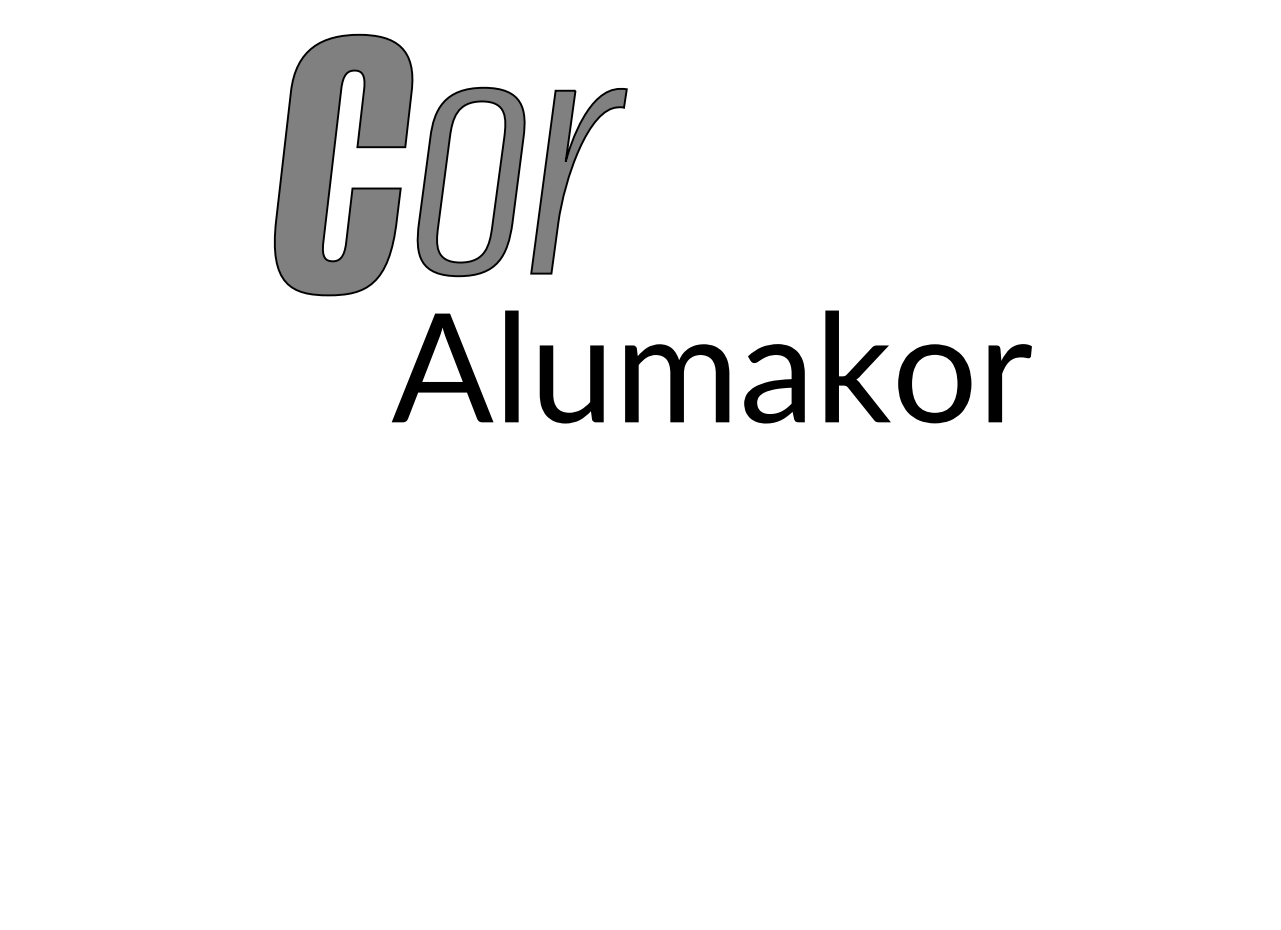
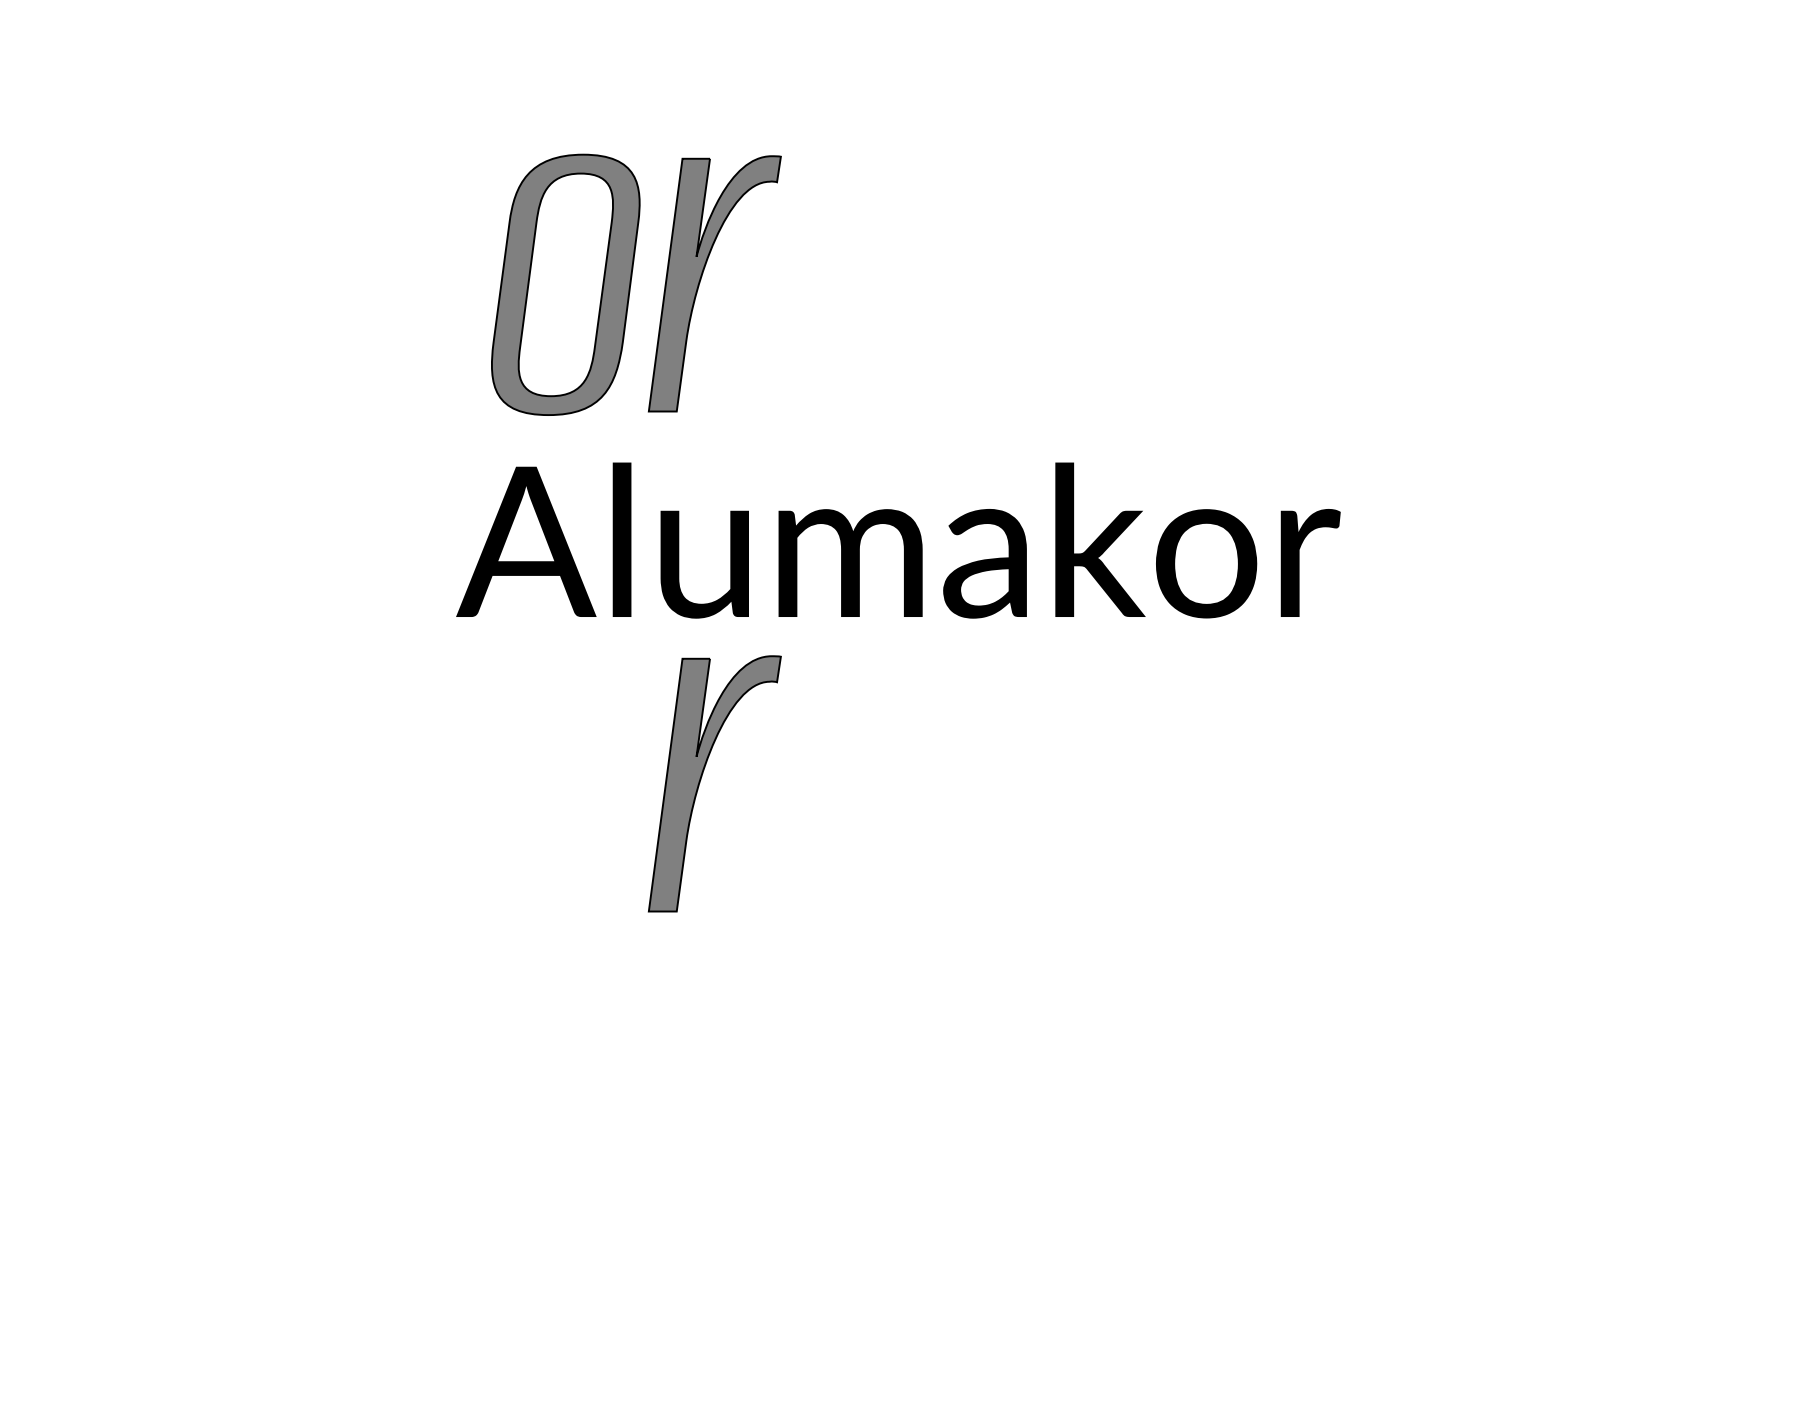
part: (333, 163) -> (375, 259), removed
part: (569, 539) -> (701, 779), added

